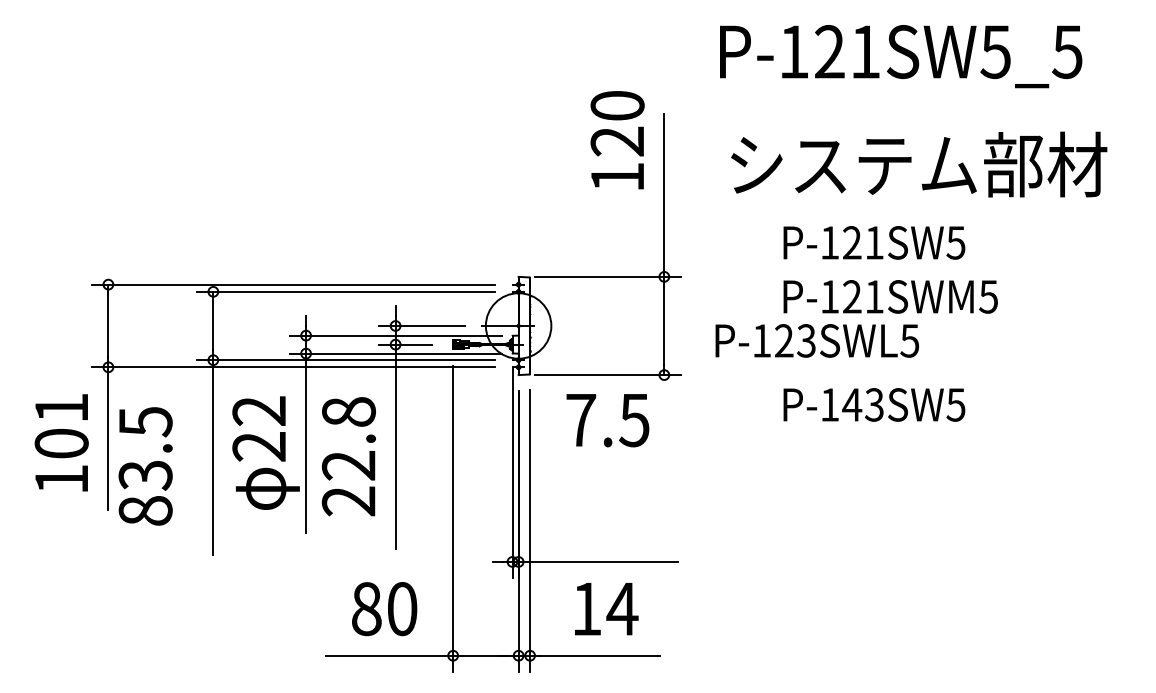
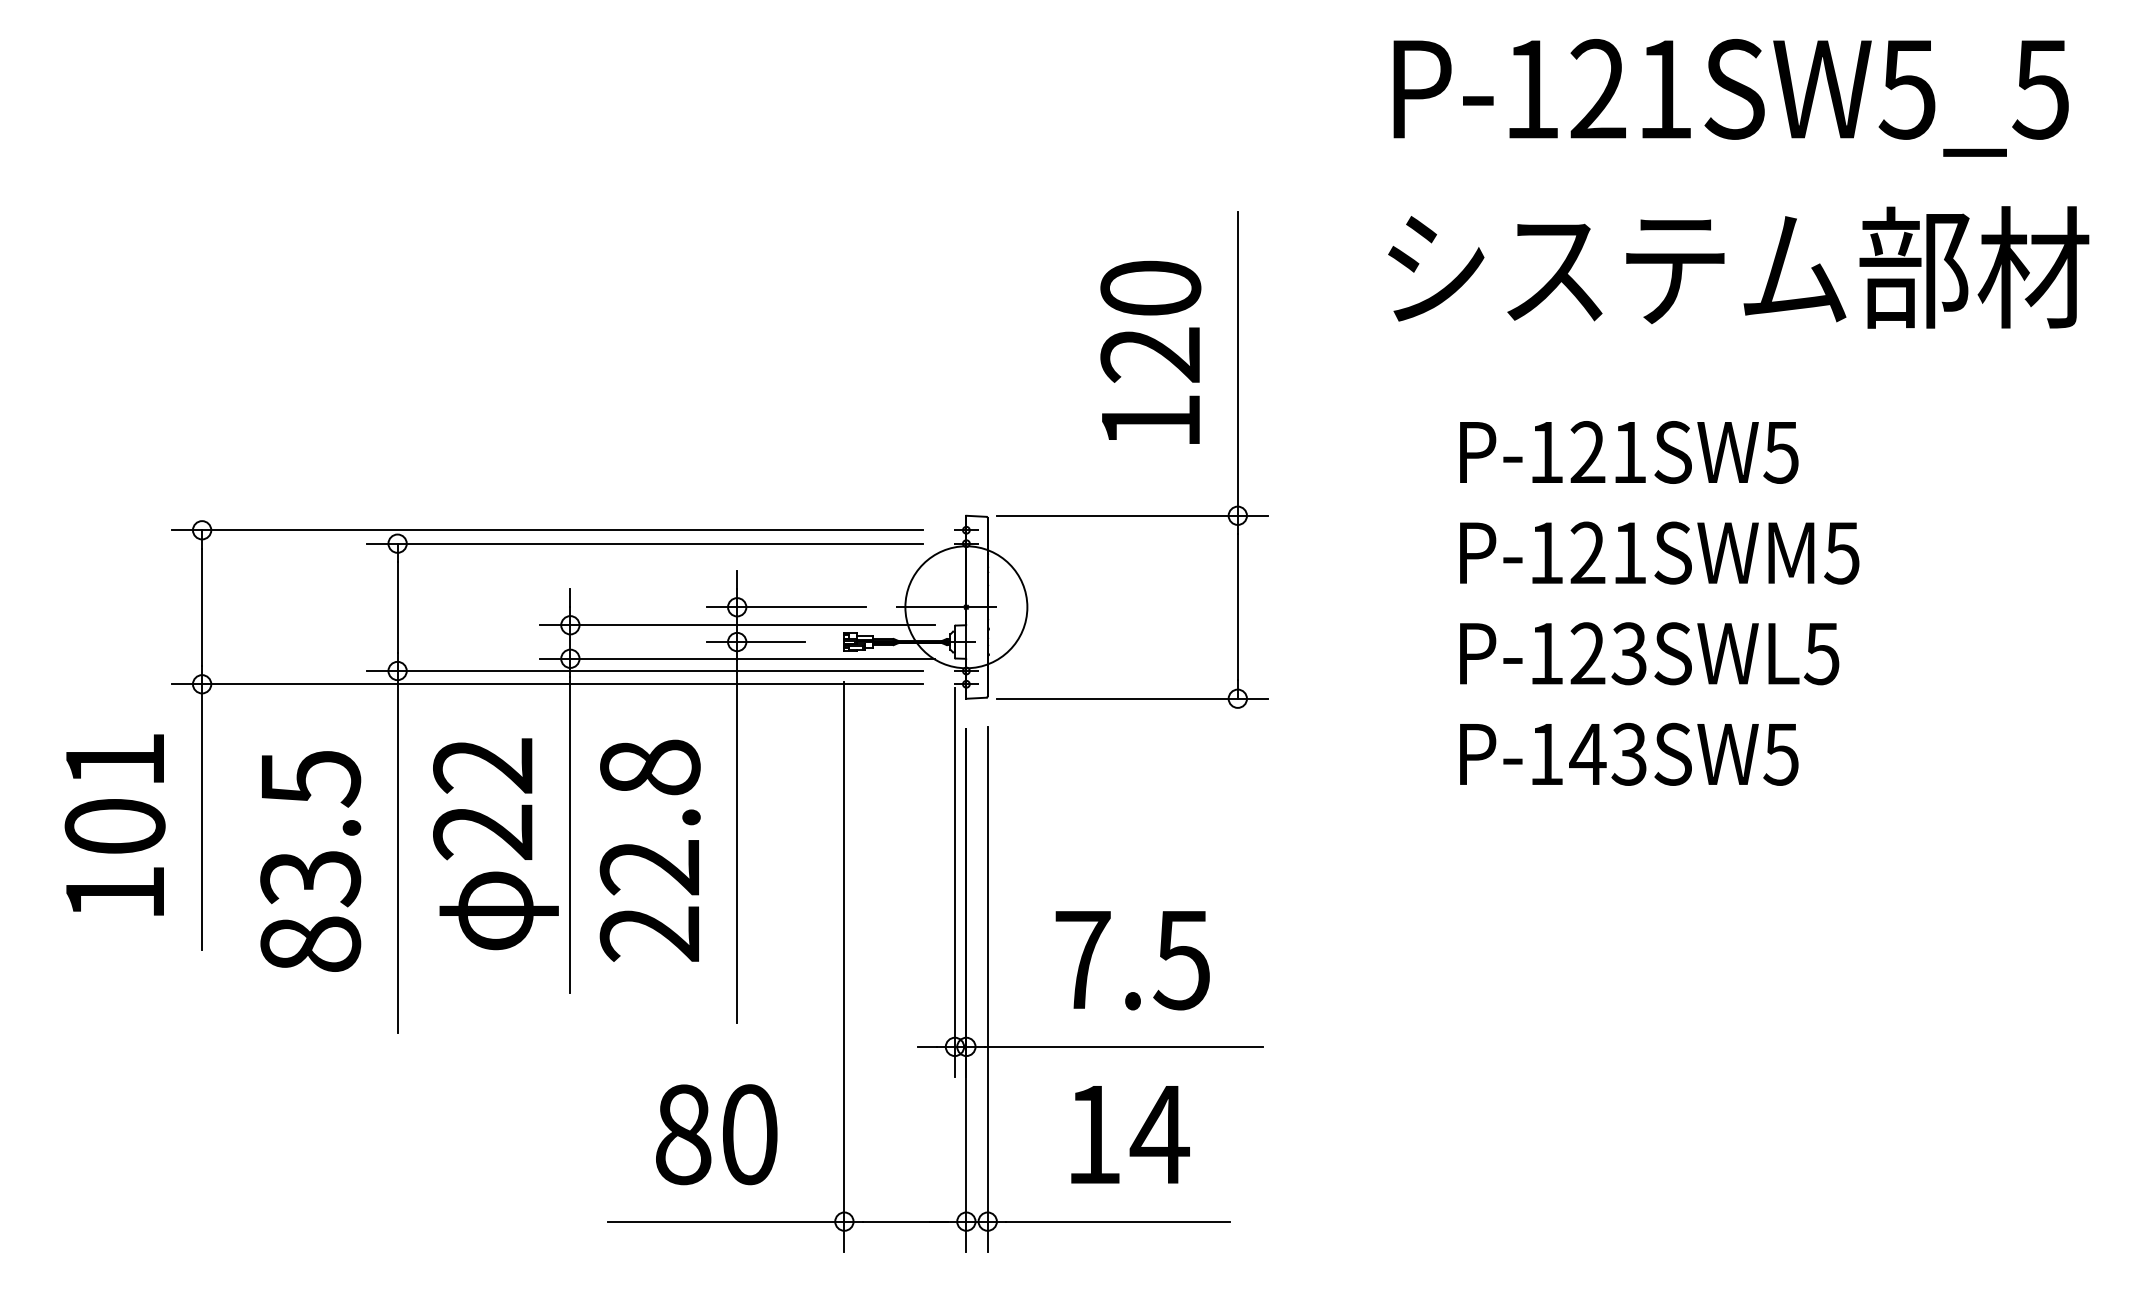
text: (901, 56) -> (1731, 97), moved
text: (617, 140) -> (1150, 352), moved
text: (919, 164) -> (1739, 267), moved
text: (817, 340) -> (1649, 652), moved
text: (607, 420) -> (1131, 960), moved
text: (145, 466) -> (310, 861), moved

